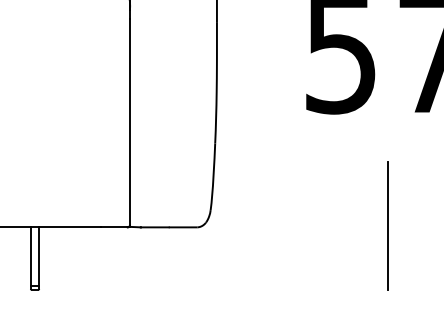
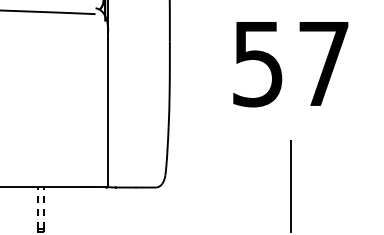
line: (30, 256) -> (37, 208), solid -> dashed
line: (39, 256) -> (43, 208), solid -> dashed

